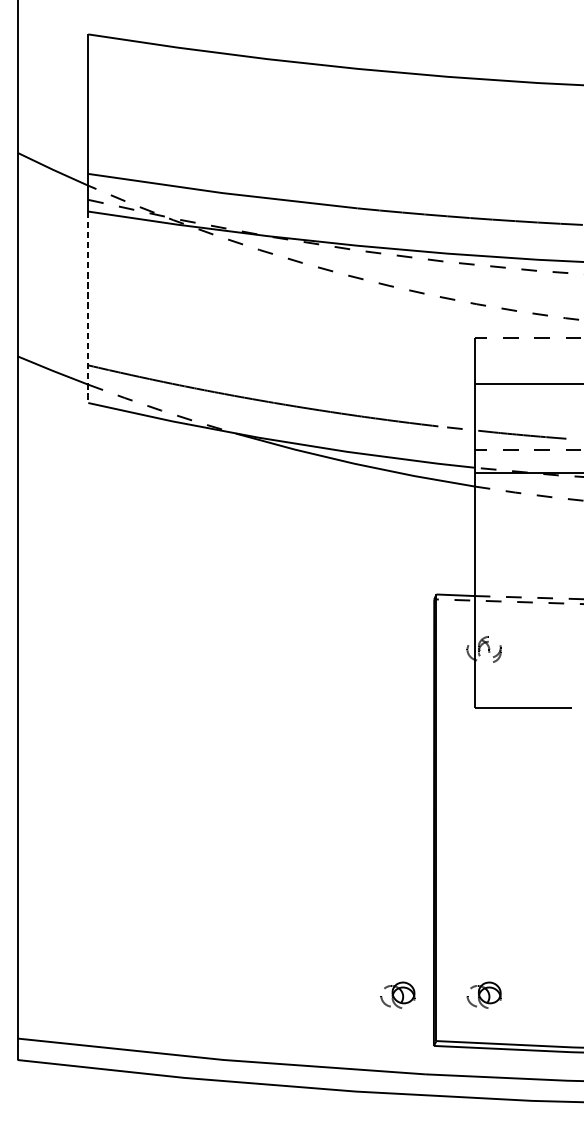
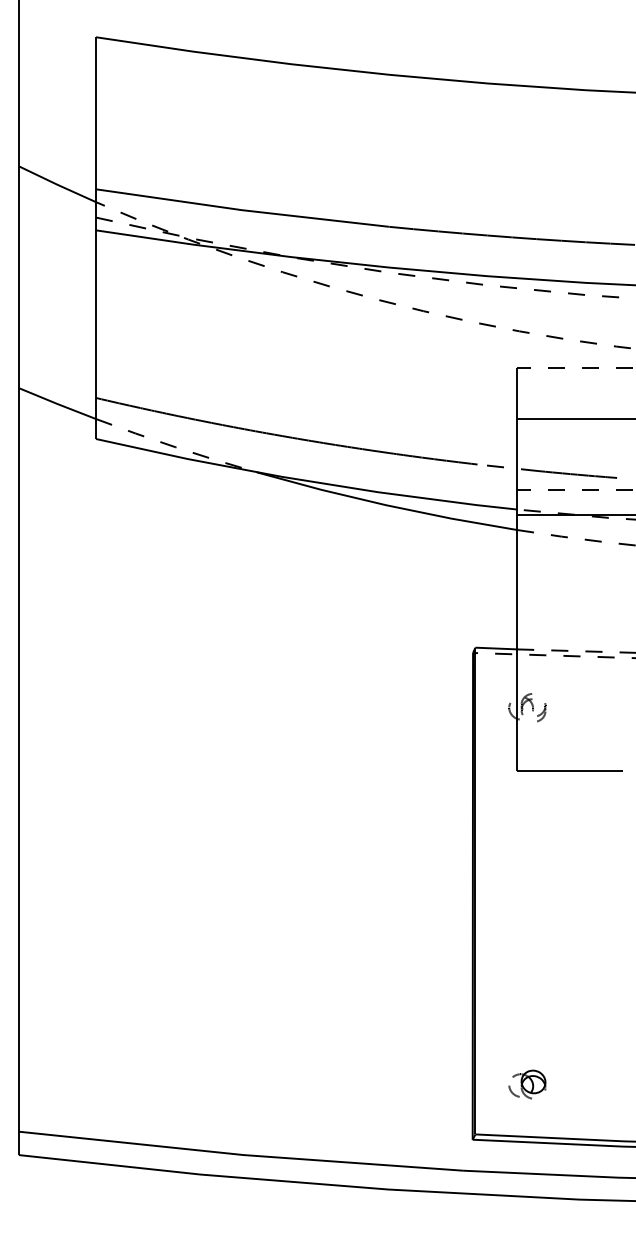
line: (87, 308) -> (95, 335), dashed -> solid
part: (397, 995) -> (433, 1084), removed

